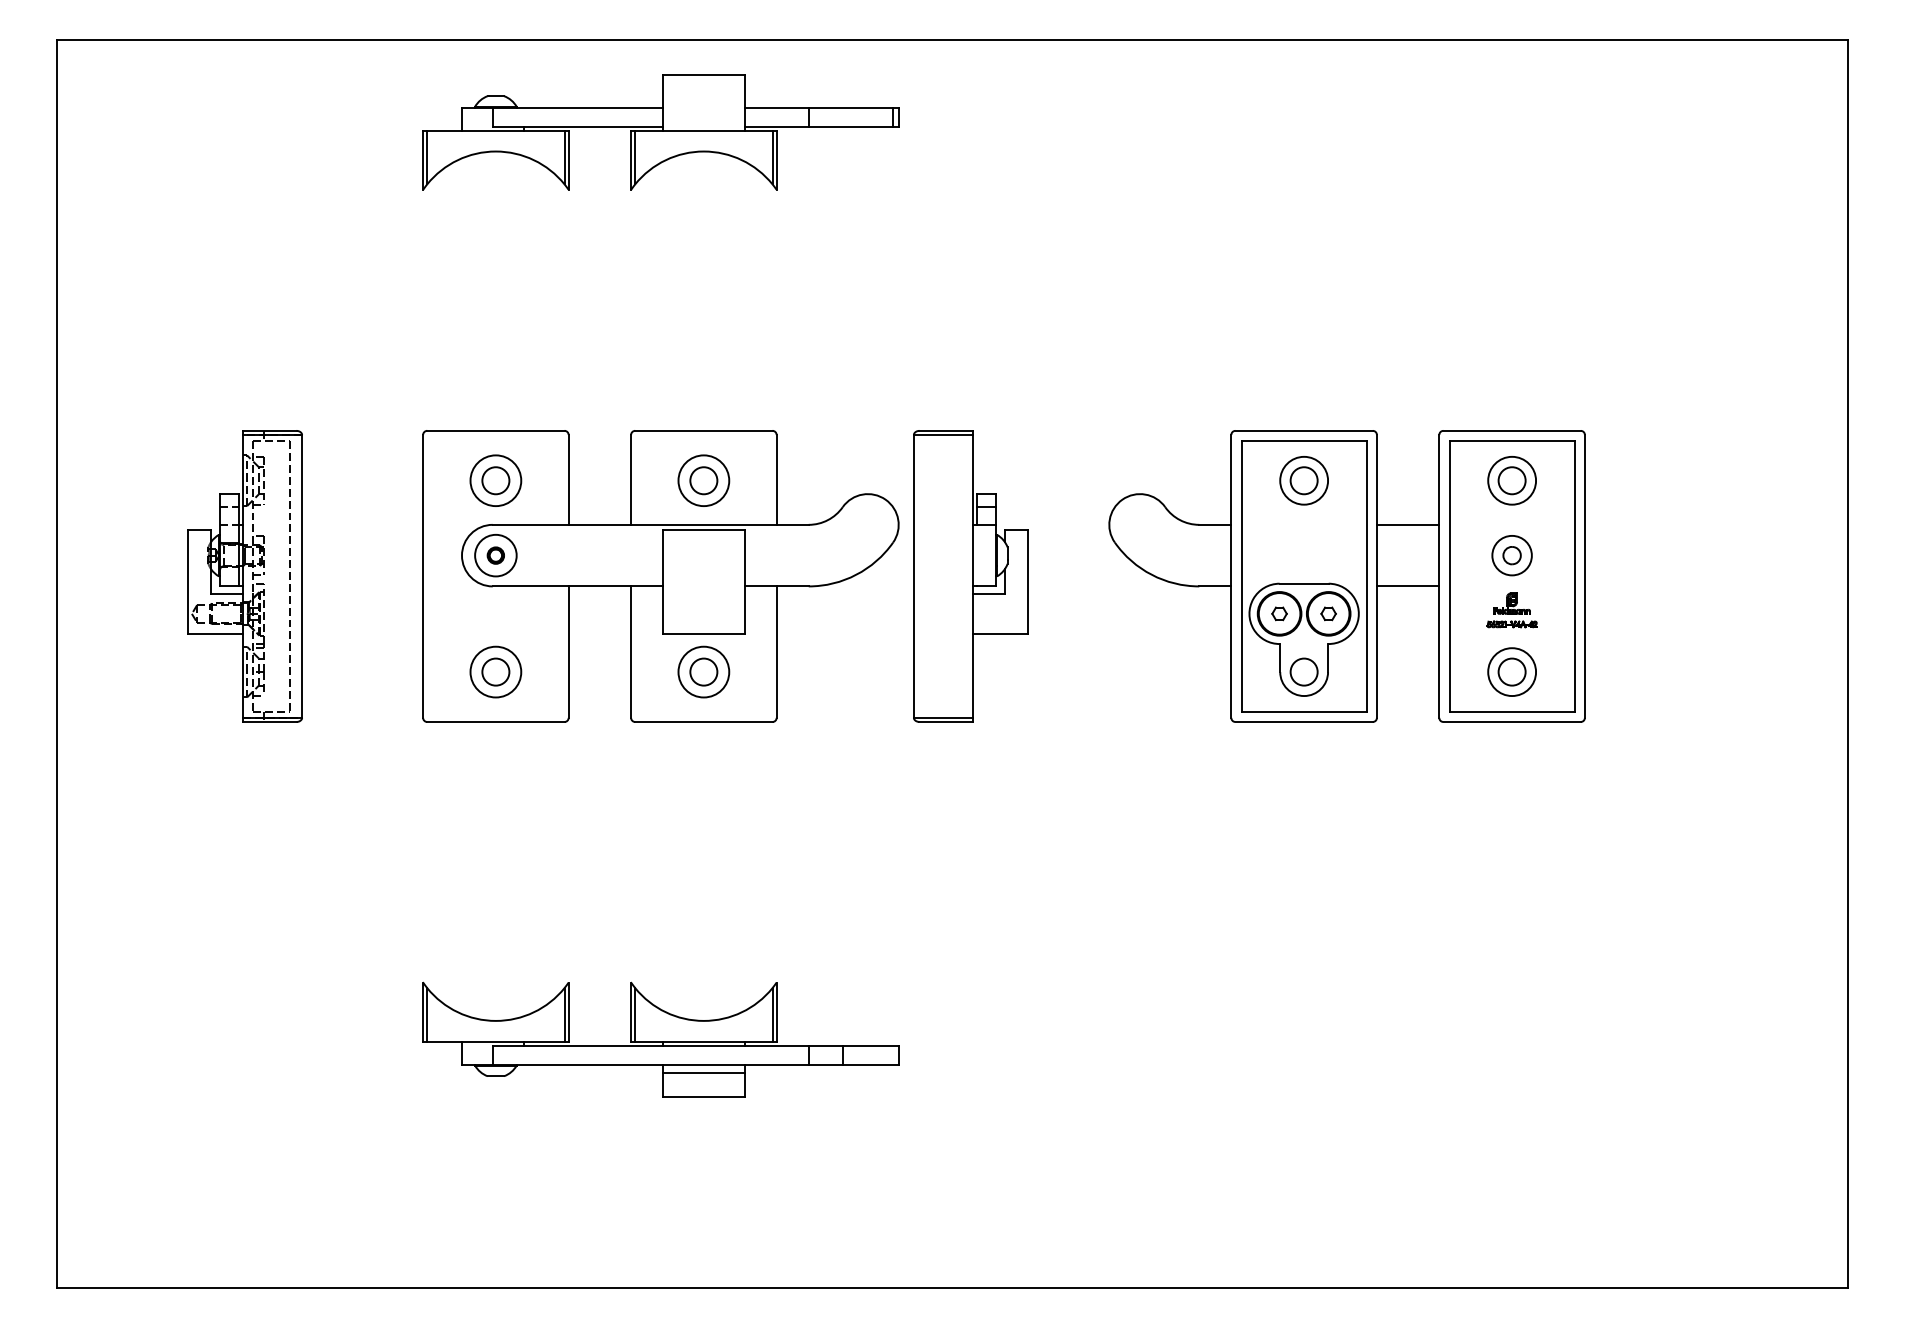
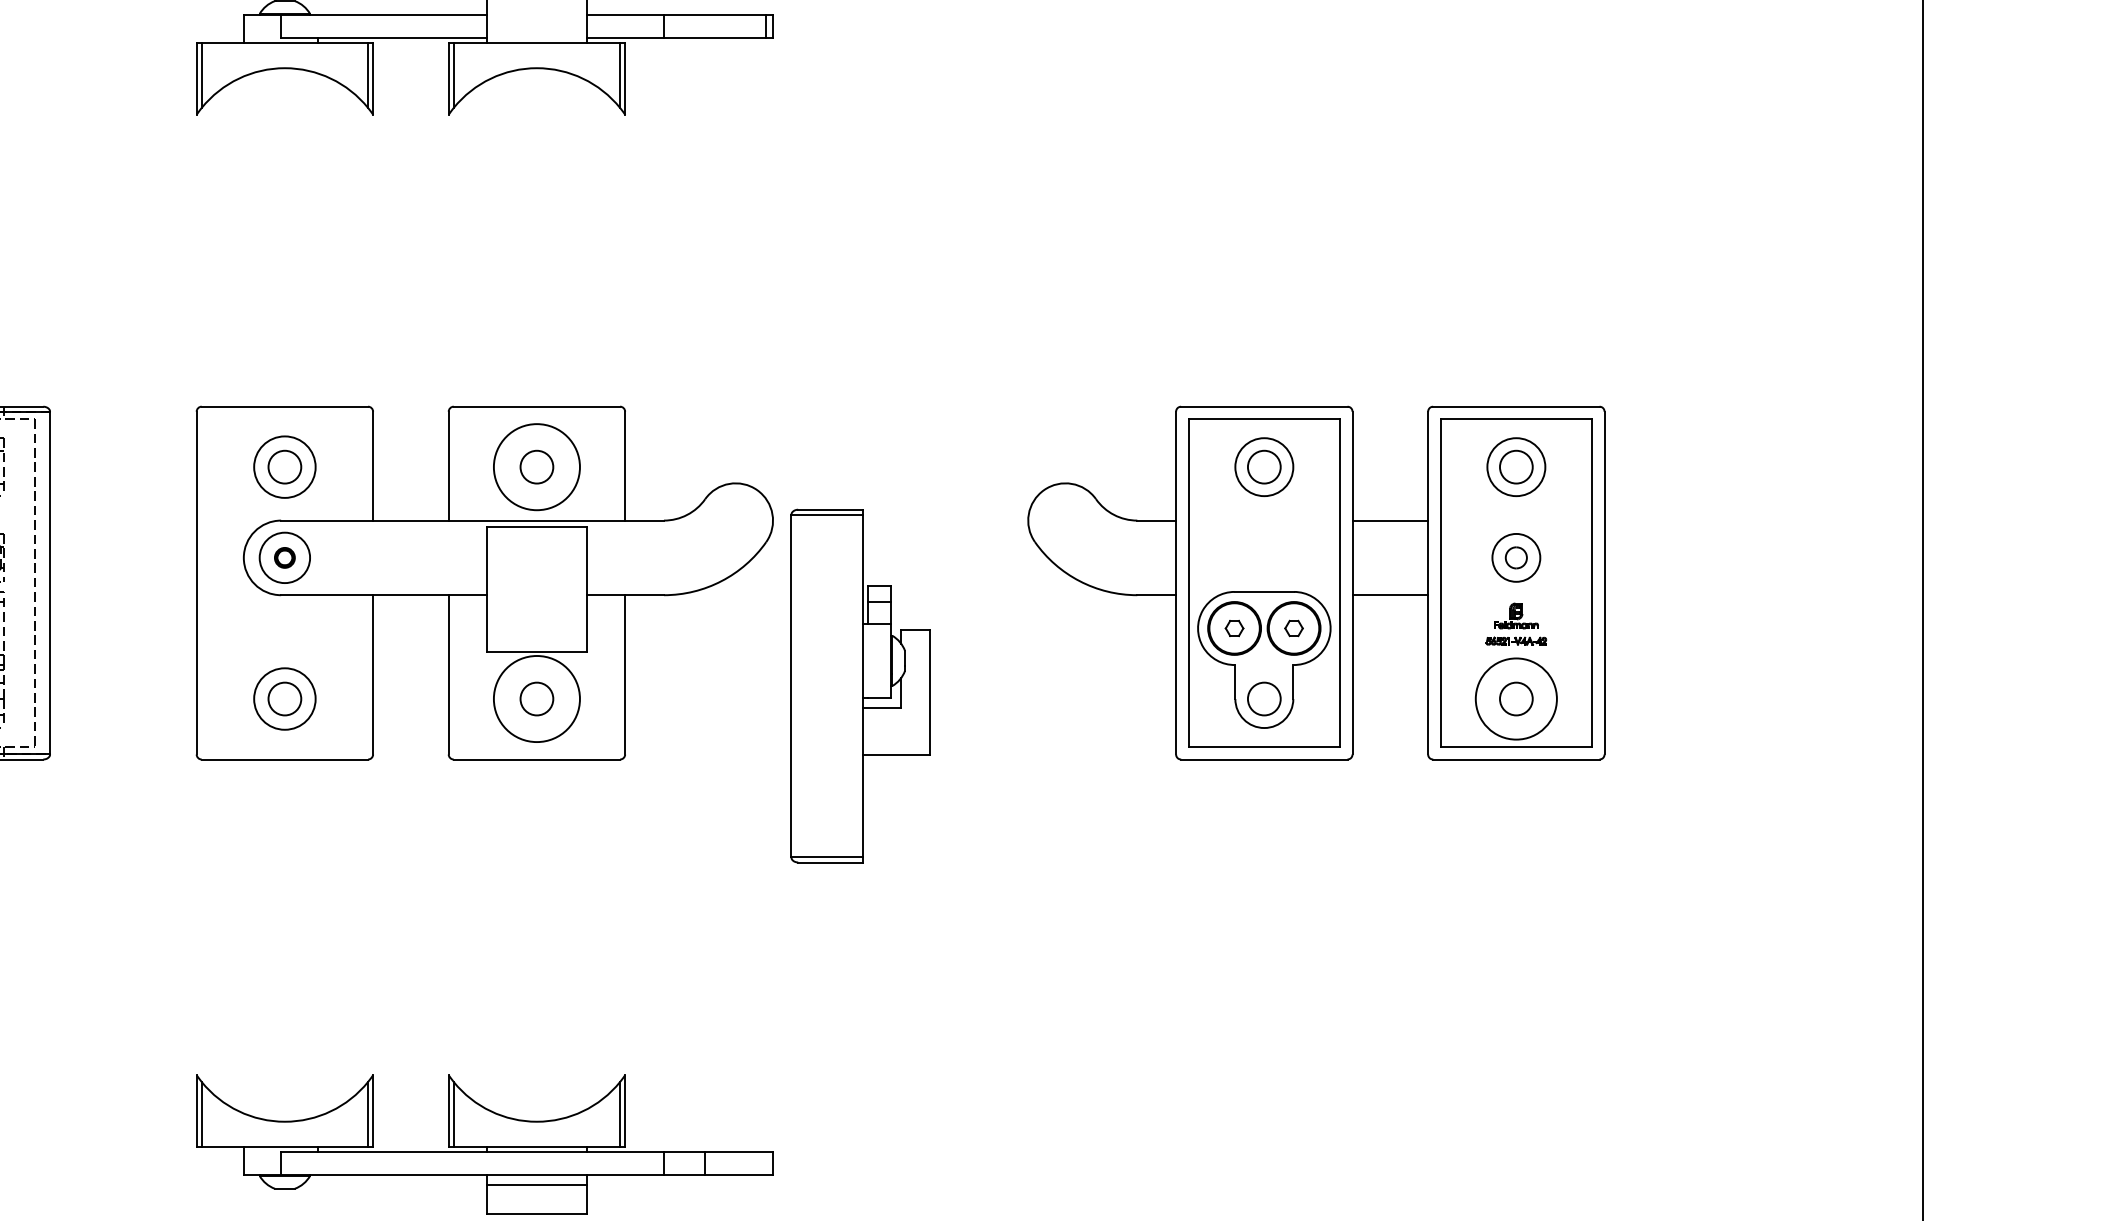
circle: (703, 480) -> (536, 466), size x1.4
part: (970, 576) -> (860, 686), moved
circle: (703, 671) -> (536, 698), size x1.4
circle: (1512, 672) -> (1516, 699), size x1.4

